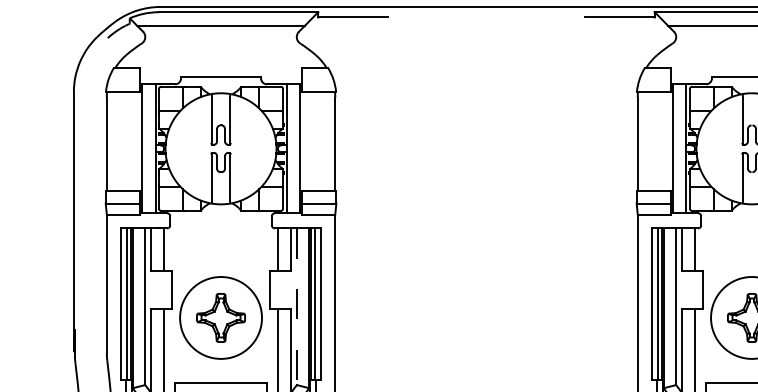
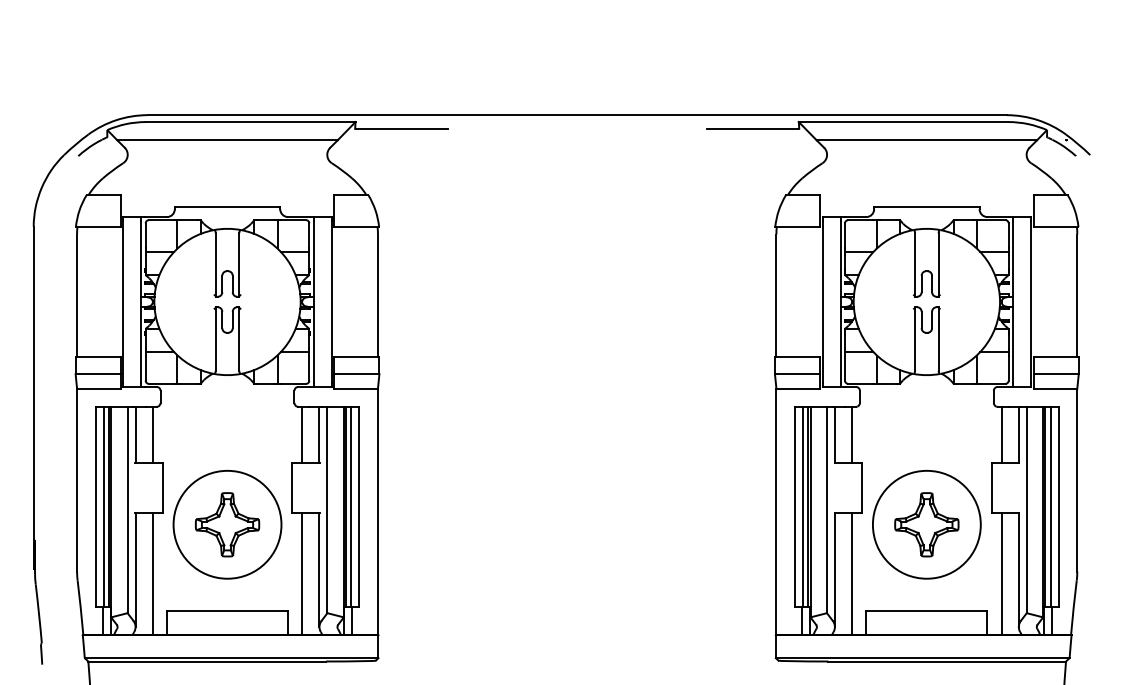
line: (296, 307) -> (327, 510), dashed -> solid

